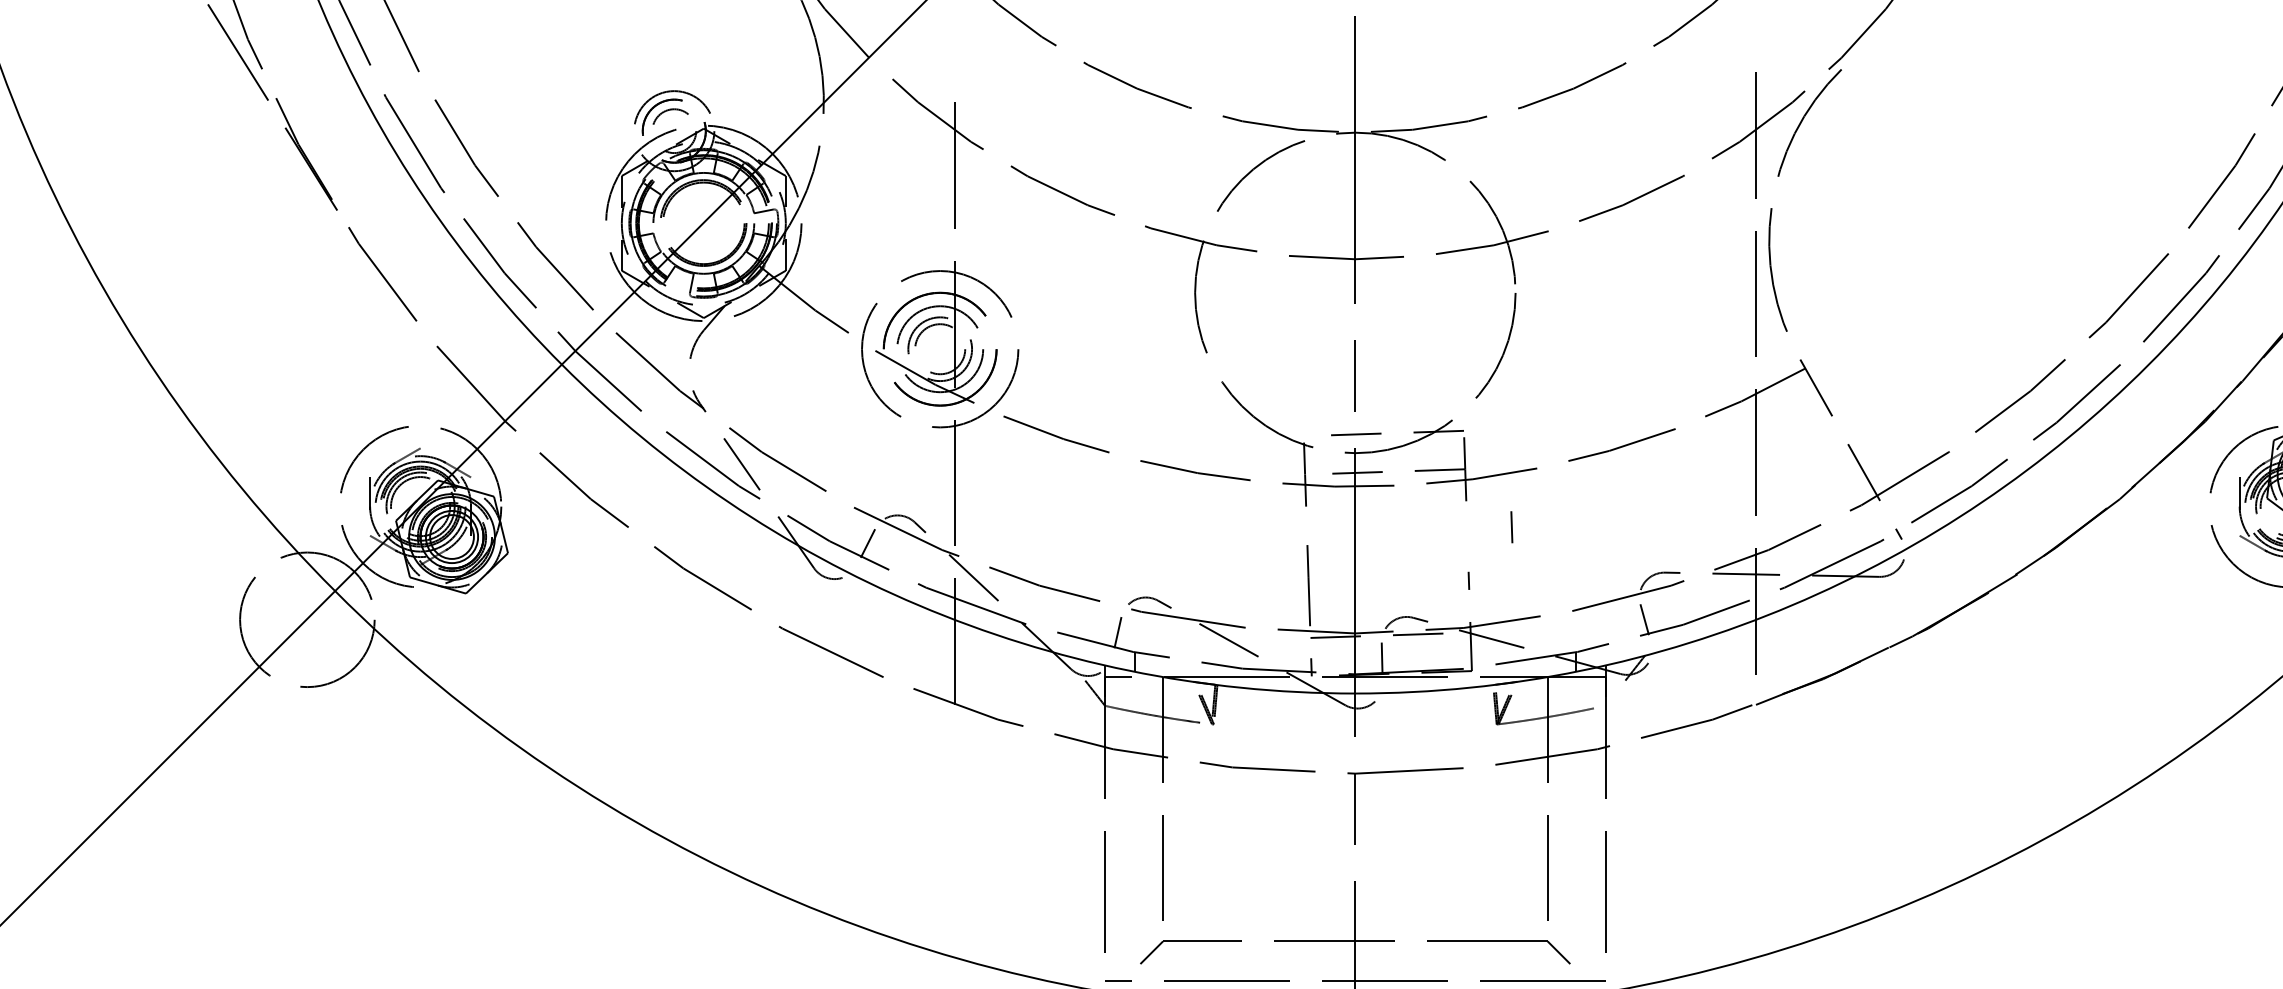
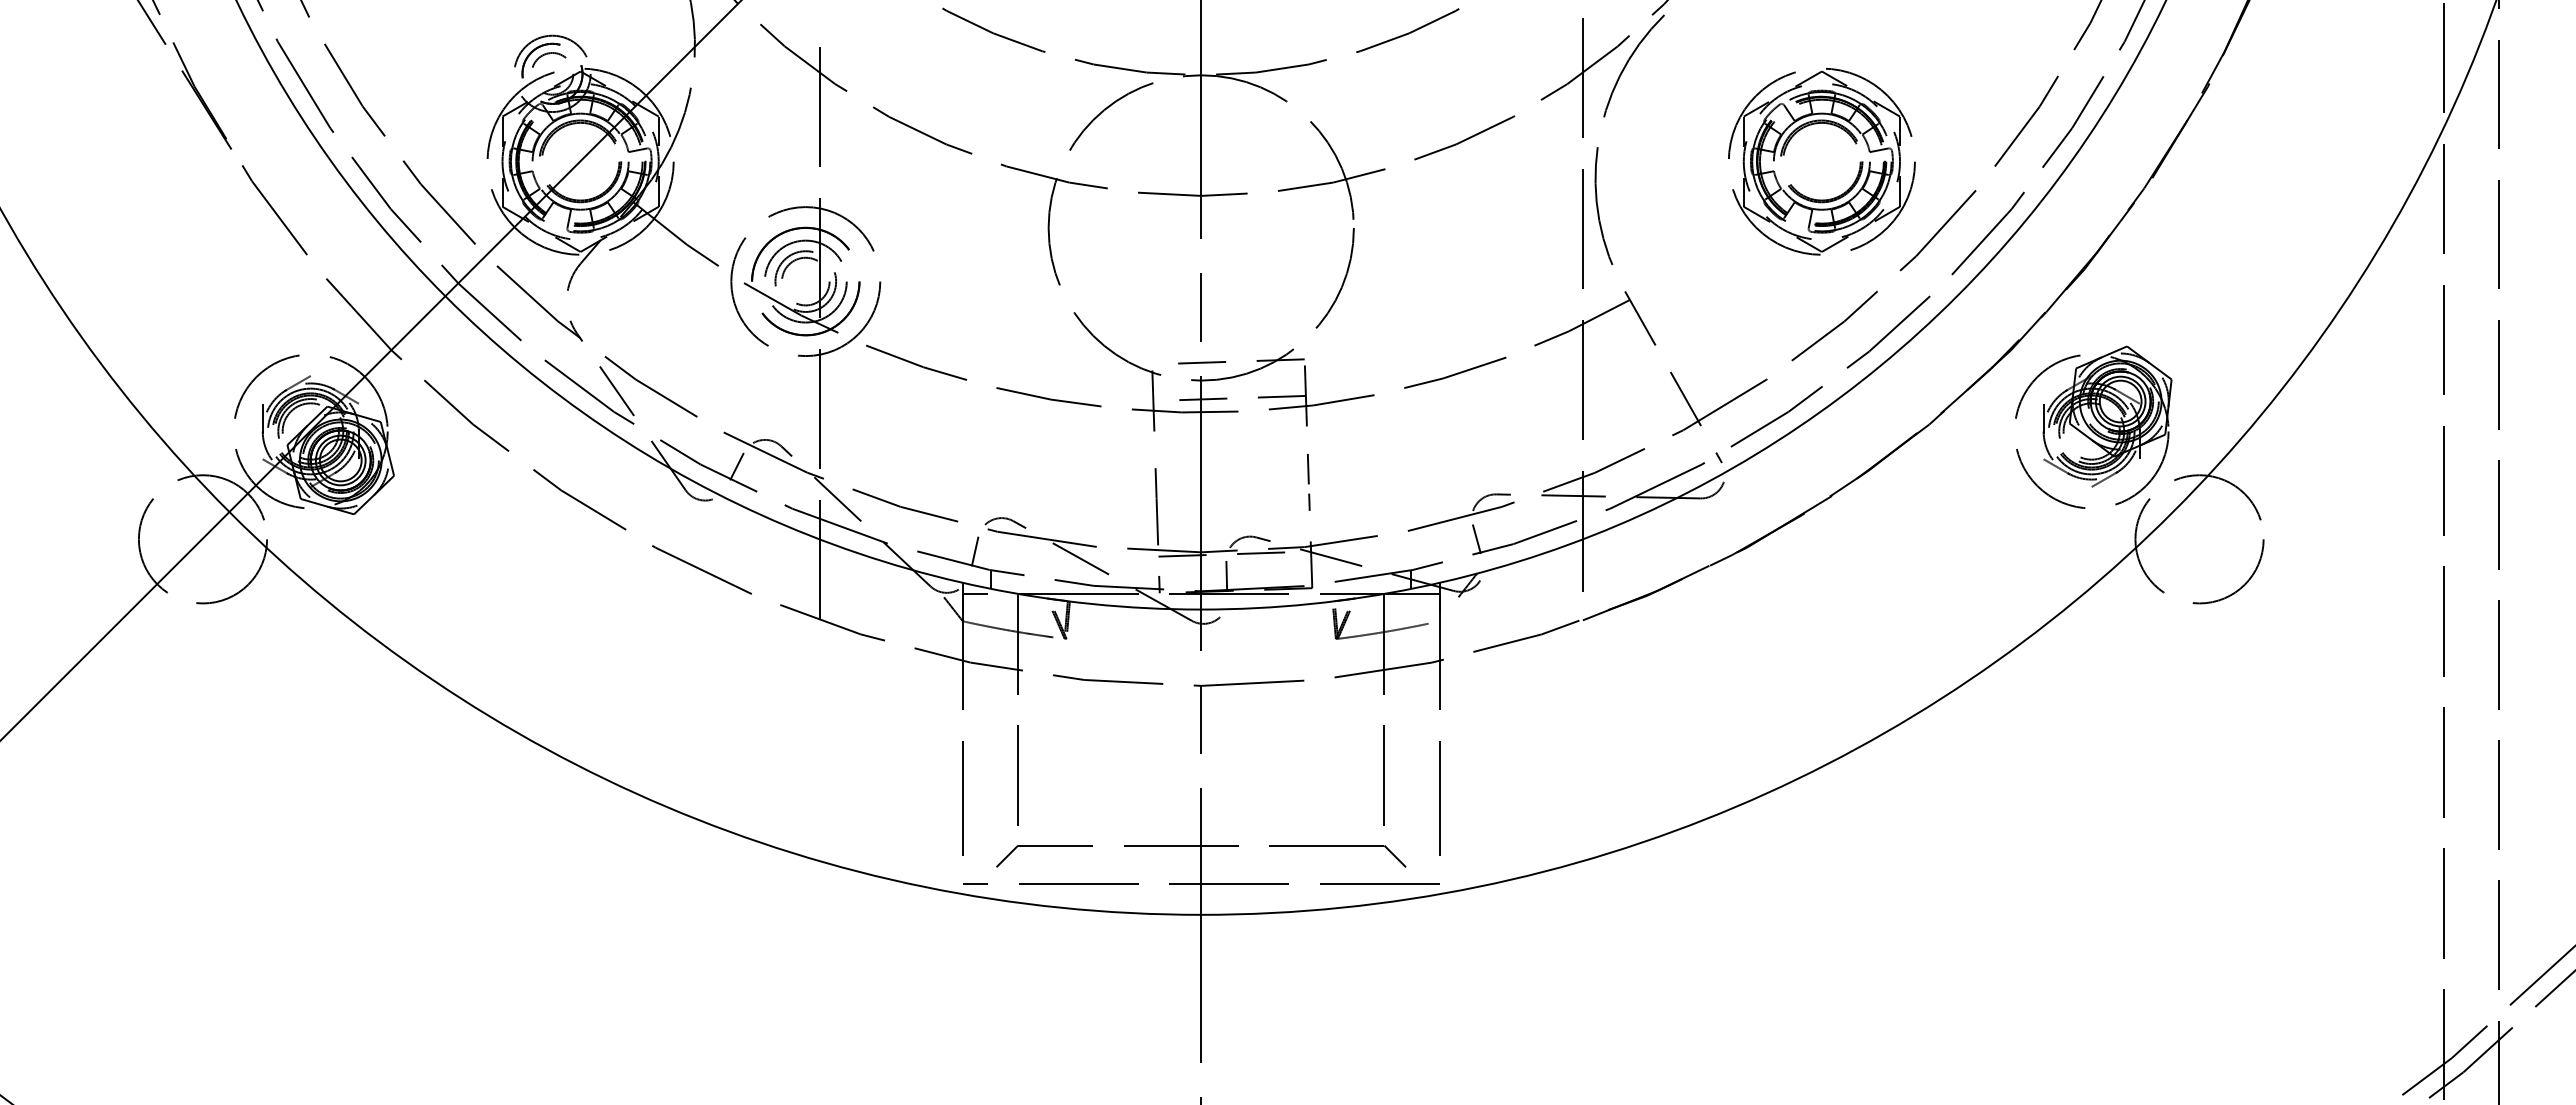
part: (2006, 223) -> (1821, 161), added
line: (1512, 527) -> (1308, 469), moved

